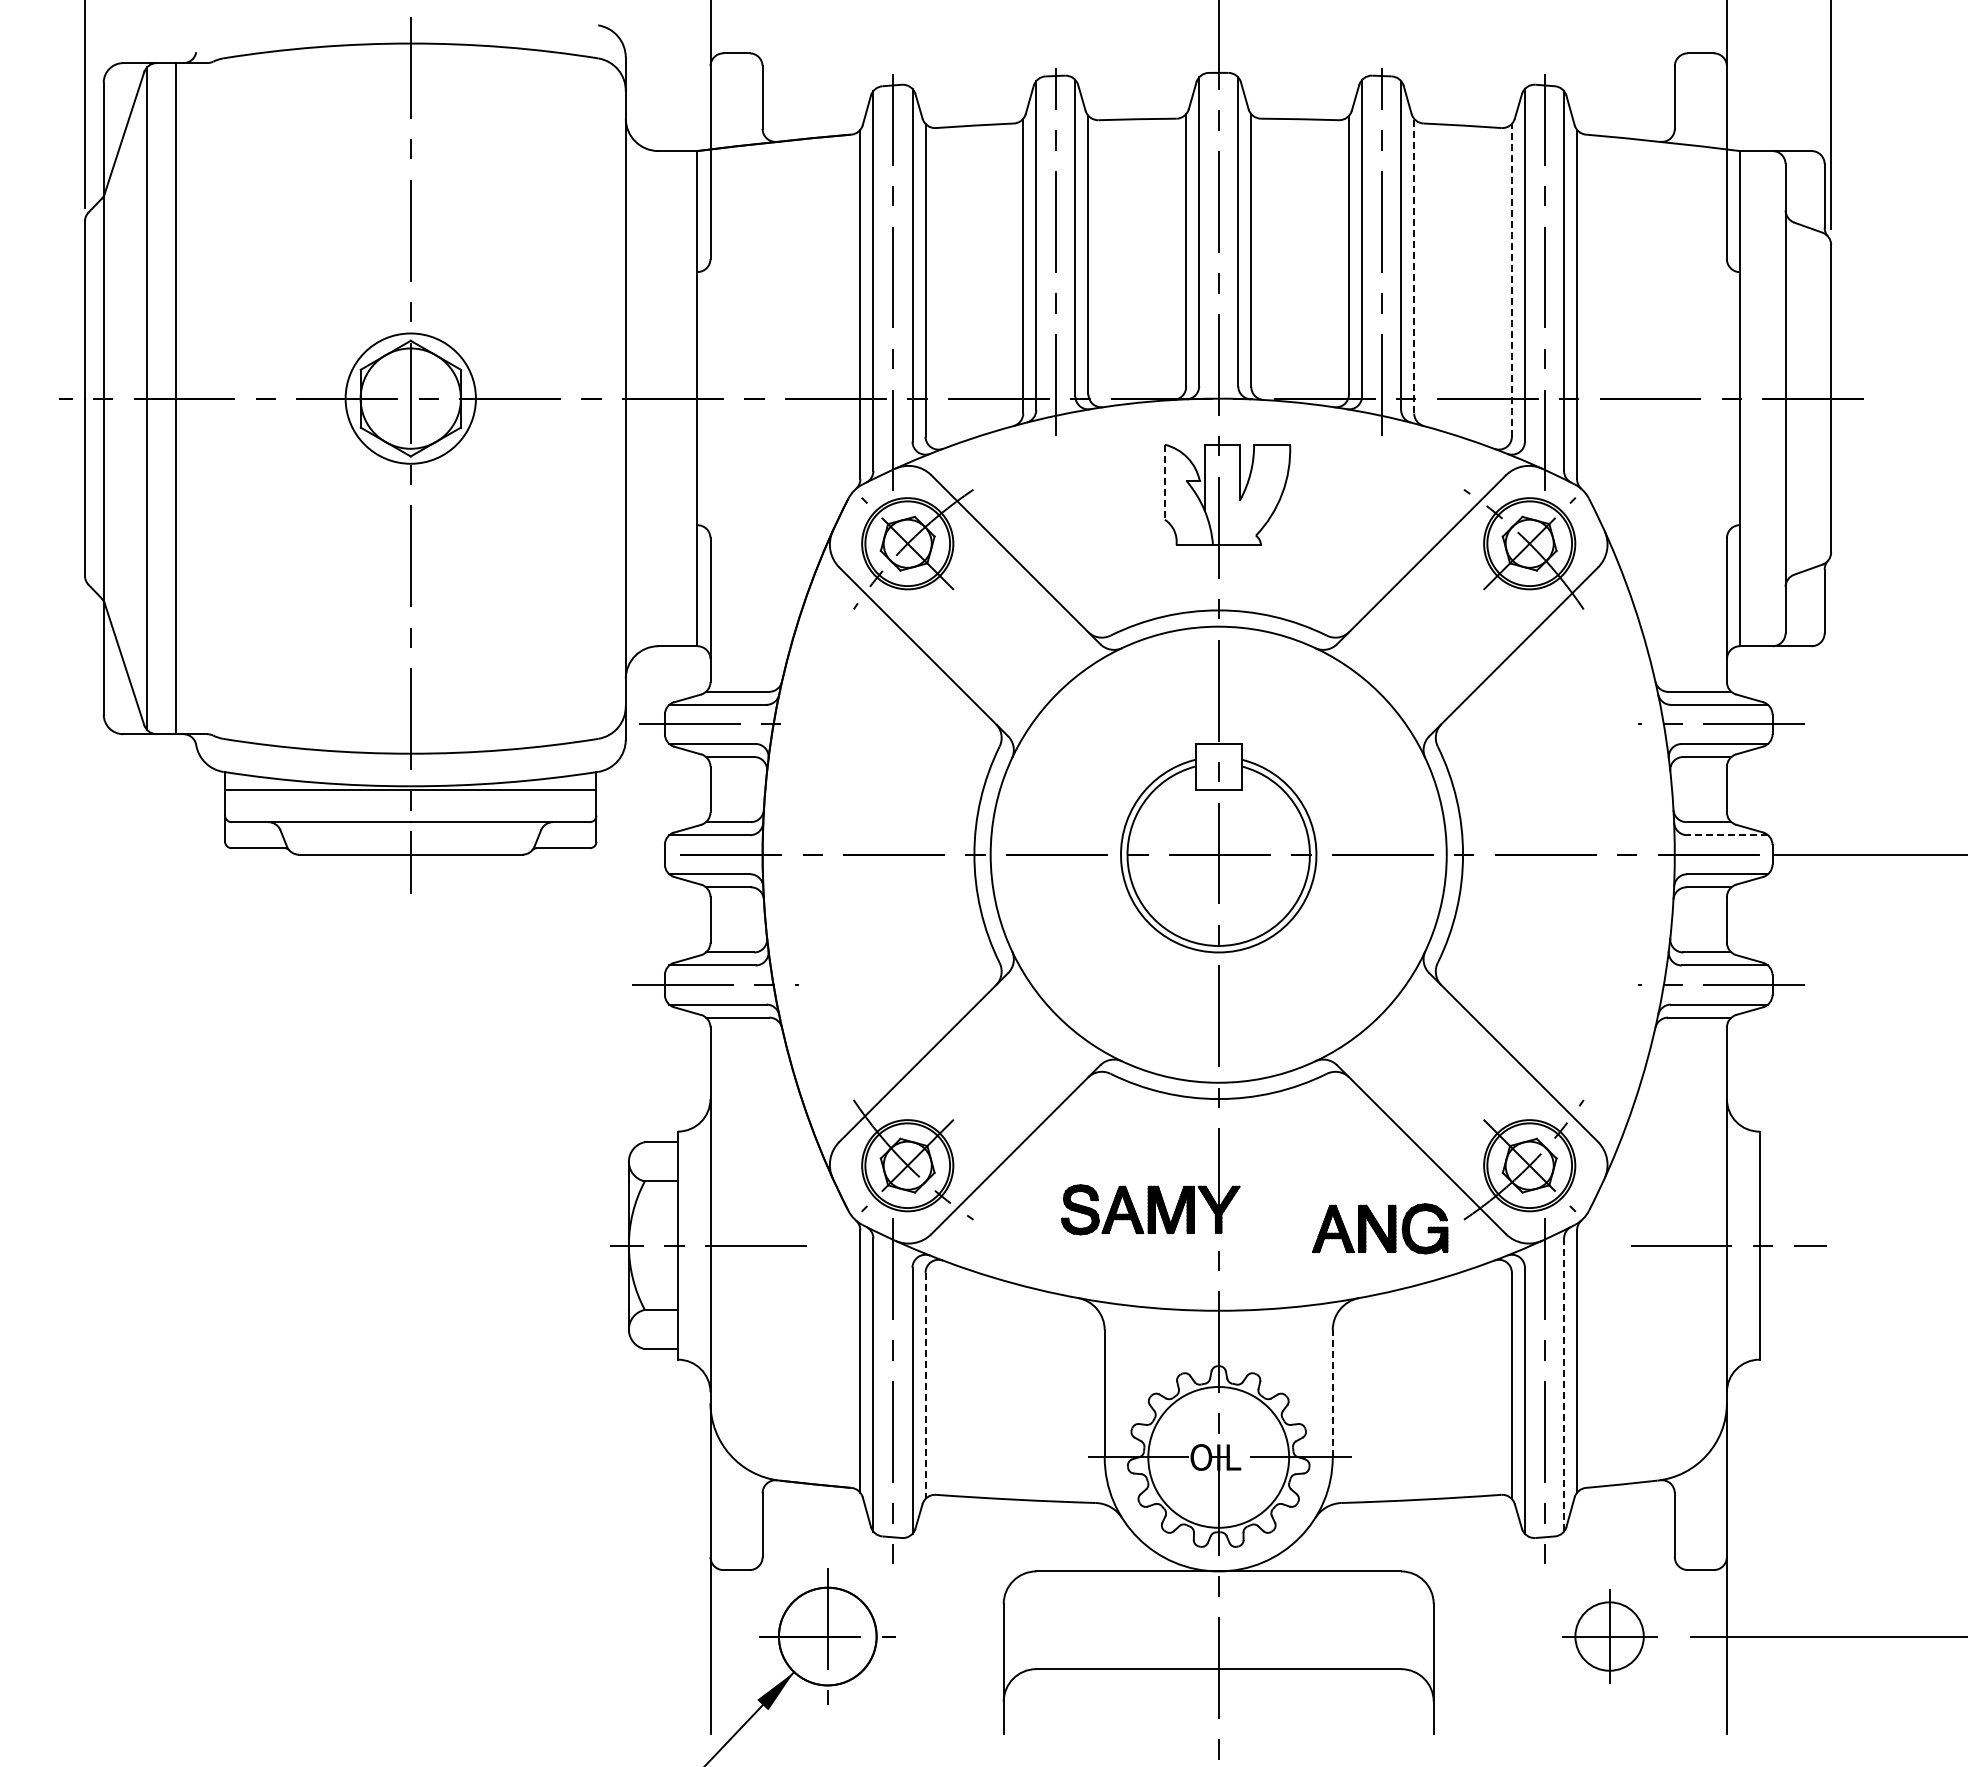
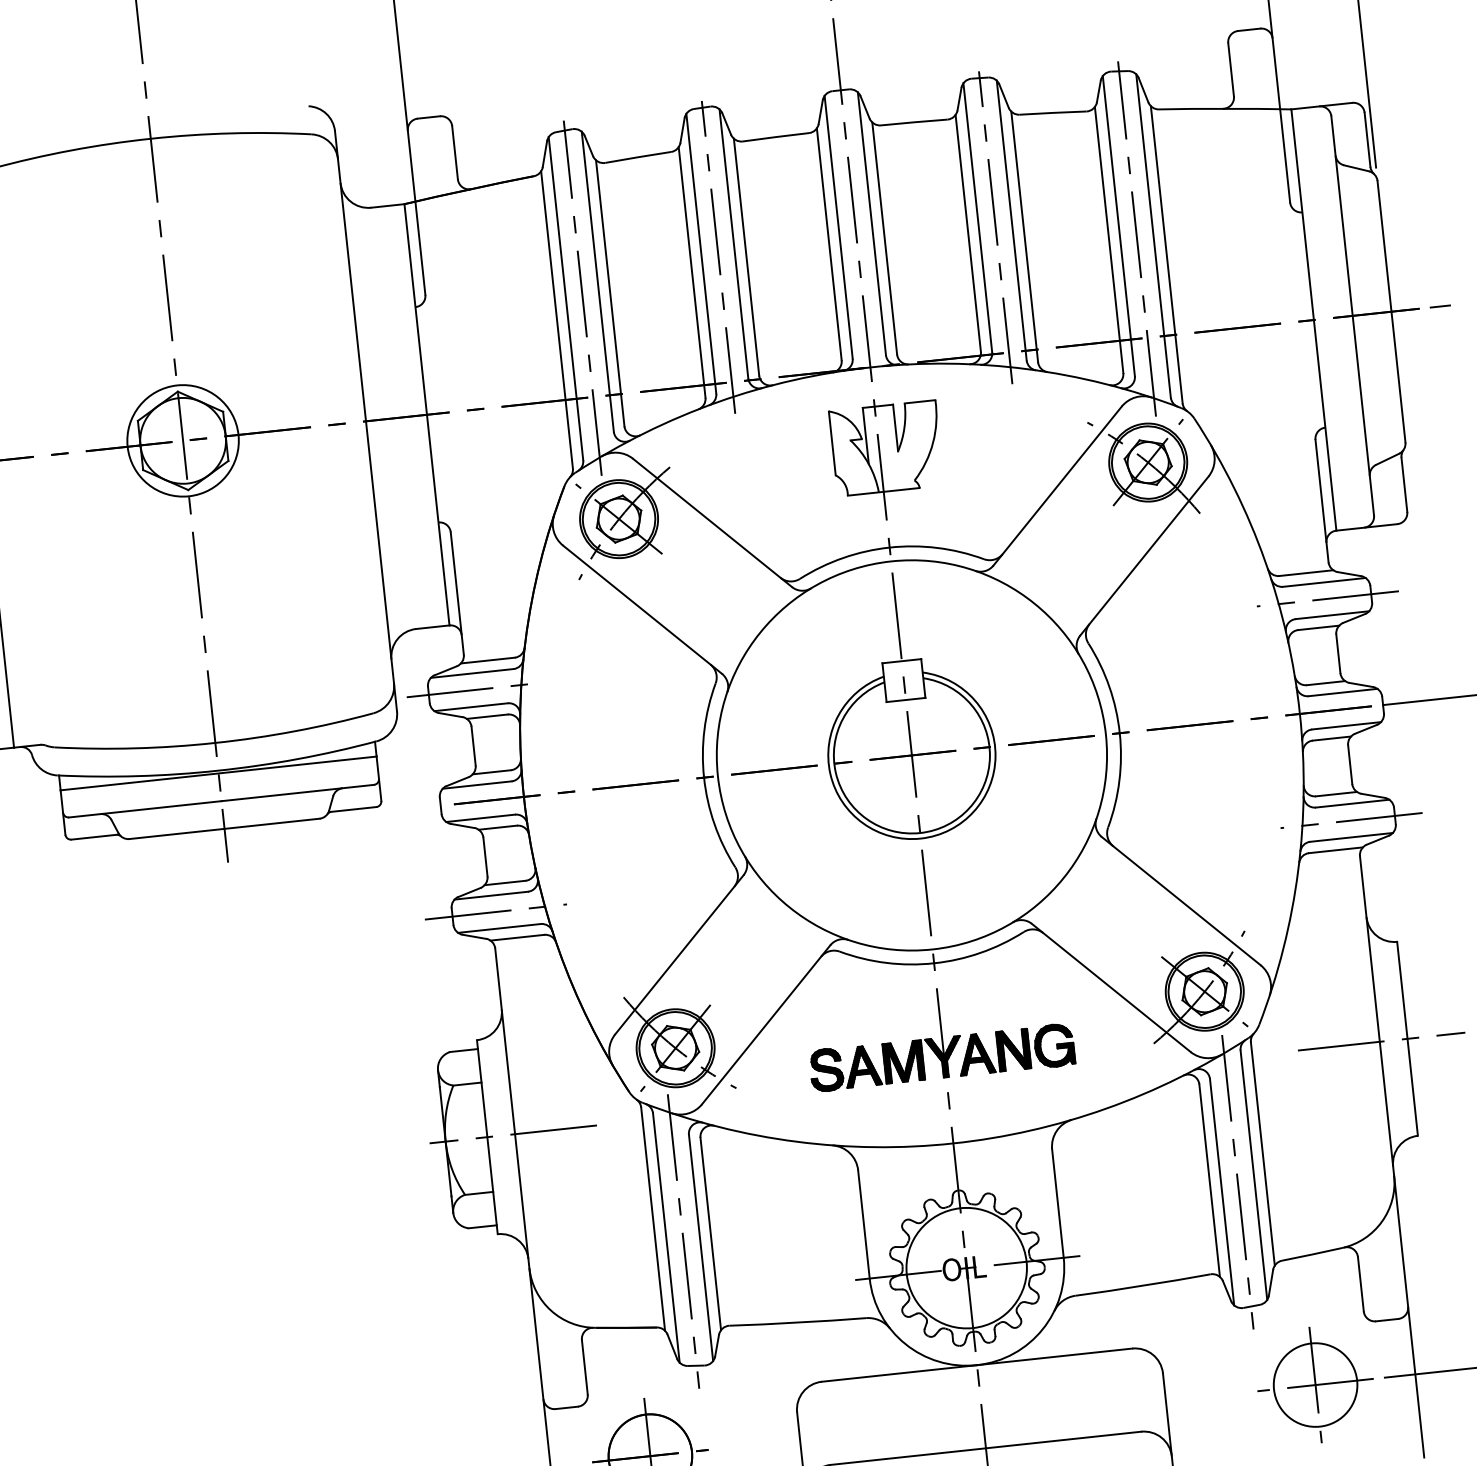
line: (1414, 265) -> (1024, 236), dashed -> solid
line: (1511, 279) -> (1108, 239), dashed -> solid
line: (1888, 398) -> (1440, 306), added
line: (1164, 482) -> (831, 443), dashed -> solid
line: (1727, 835) -> (1343, 692), dashed -> solid
part: (1380, 1228) -> (1016, 1049), moved
line: (1564, 1385) -> (1254, 1175), dashed -> solid
line: (925, 1386) -> (710, 1234), dashed -> solid
line: (1332, 1393) -> (1057, 1203), dashed -> solid
part: (1609, 1636) -> (1315, 1384), size x1.43

